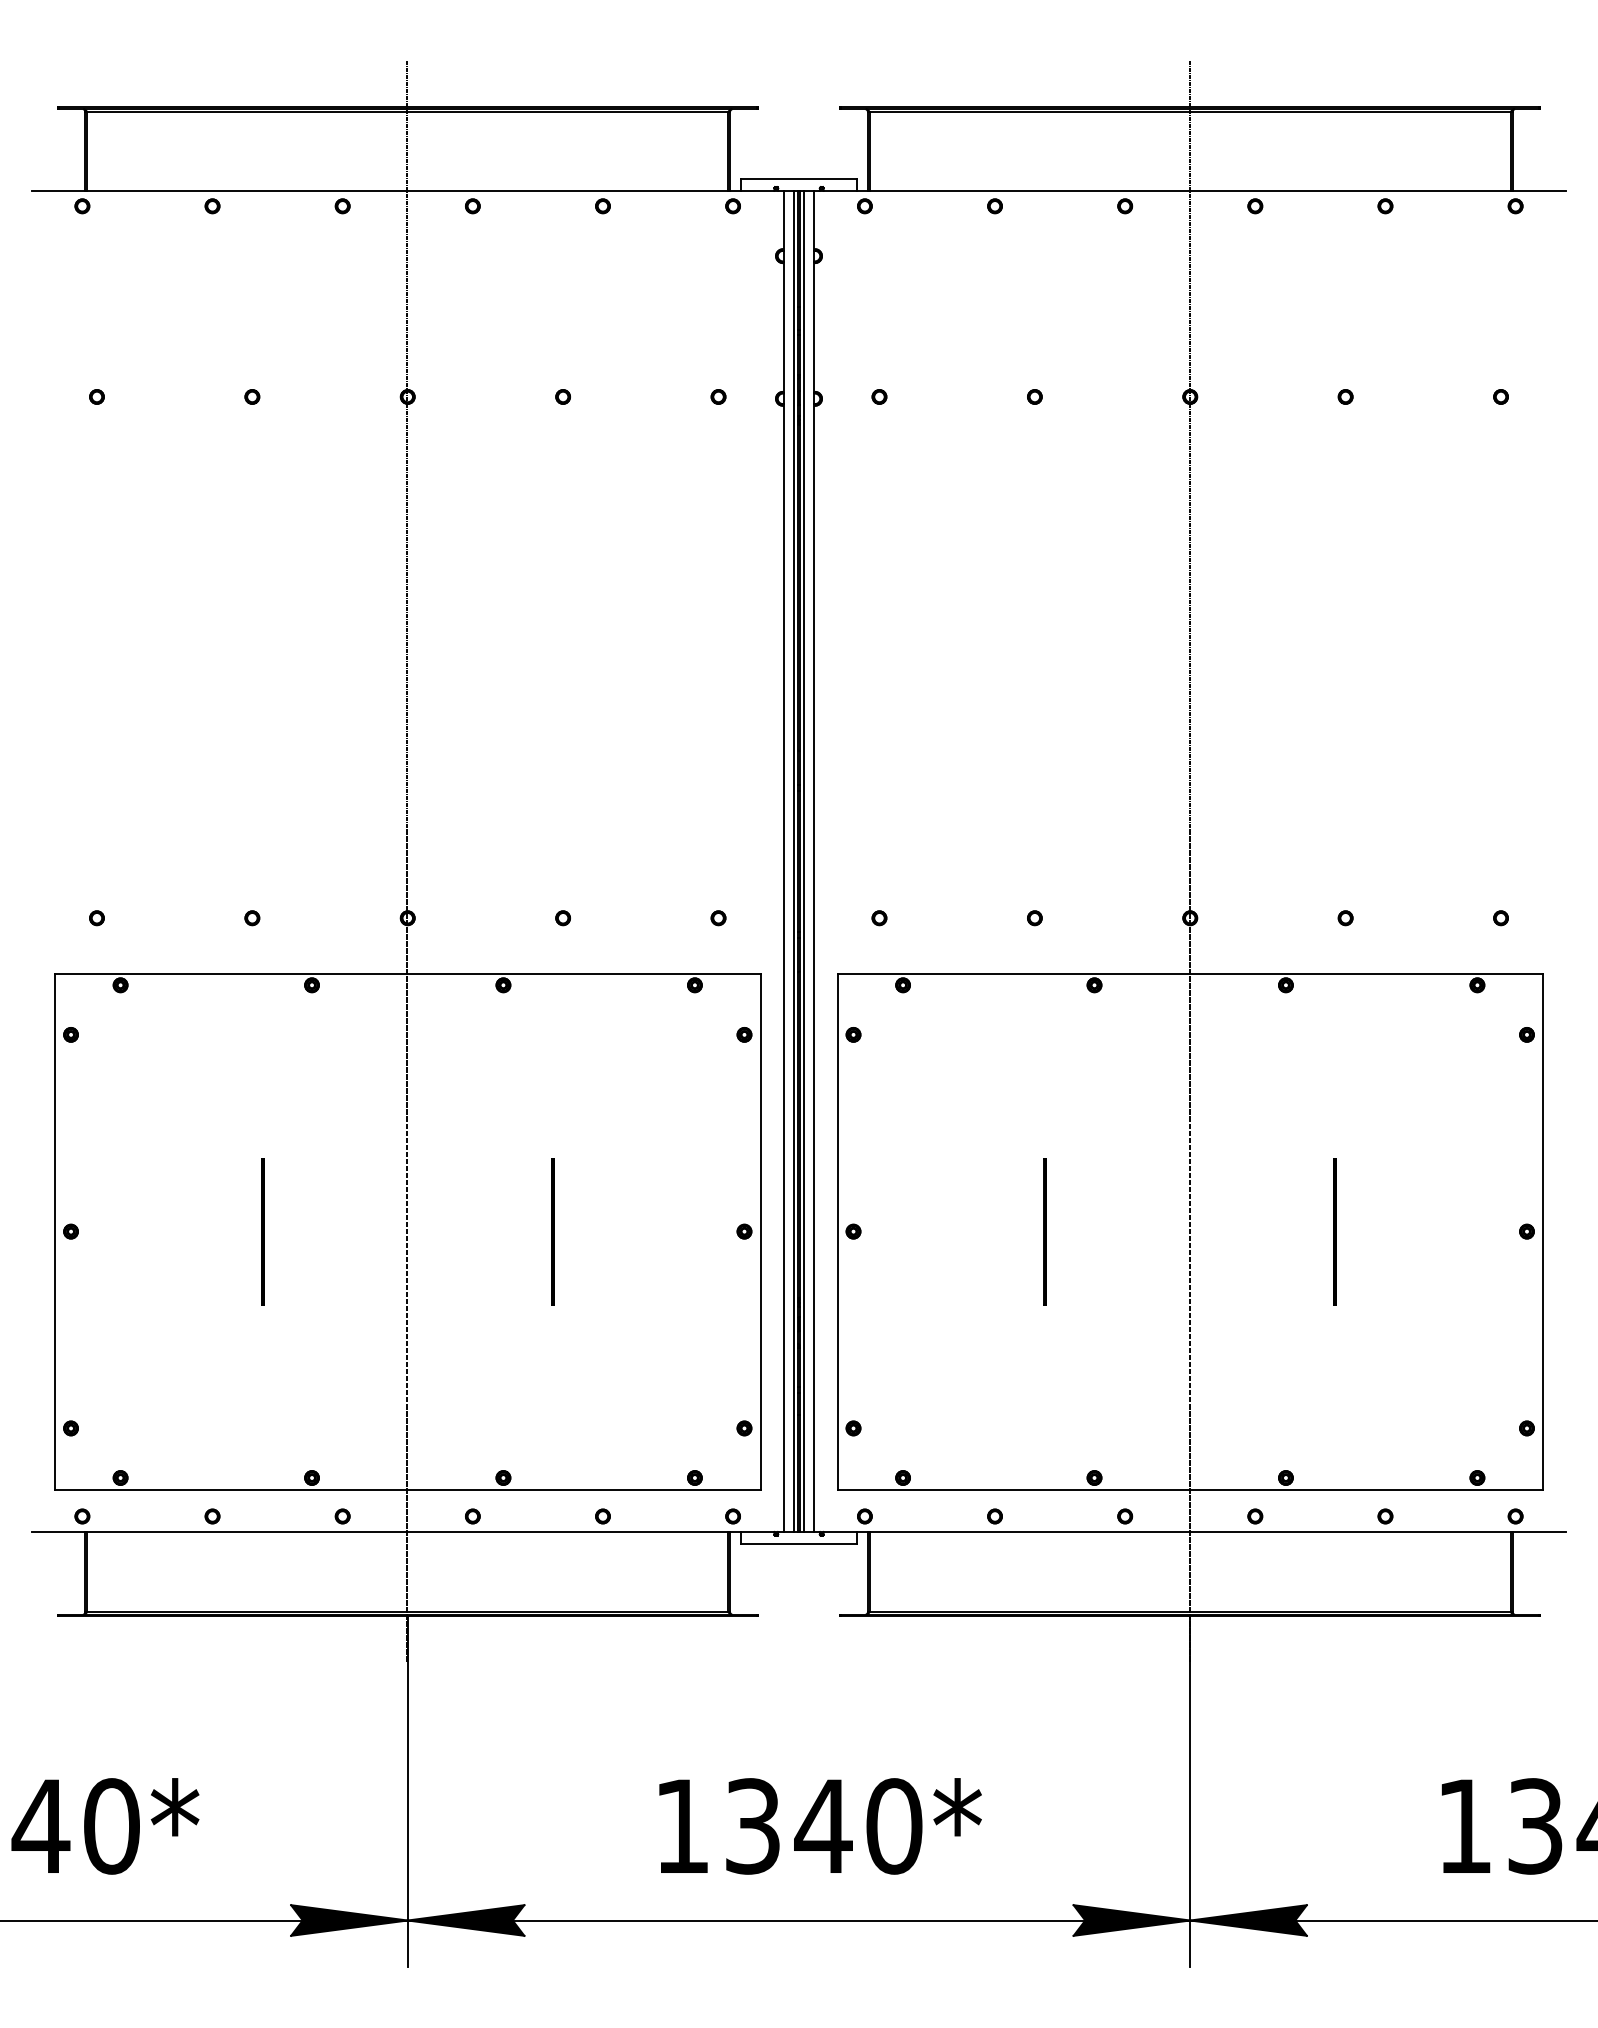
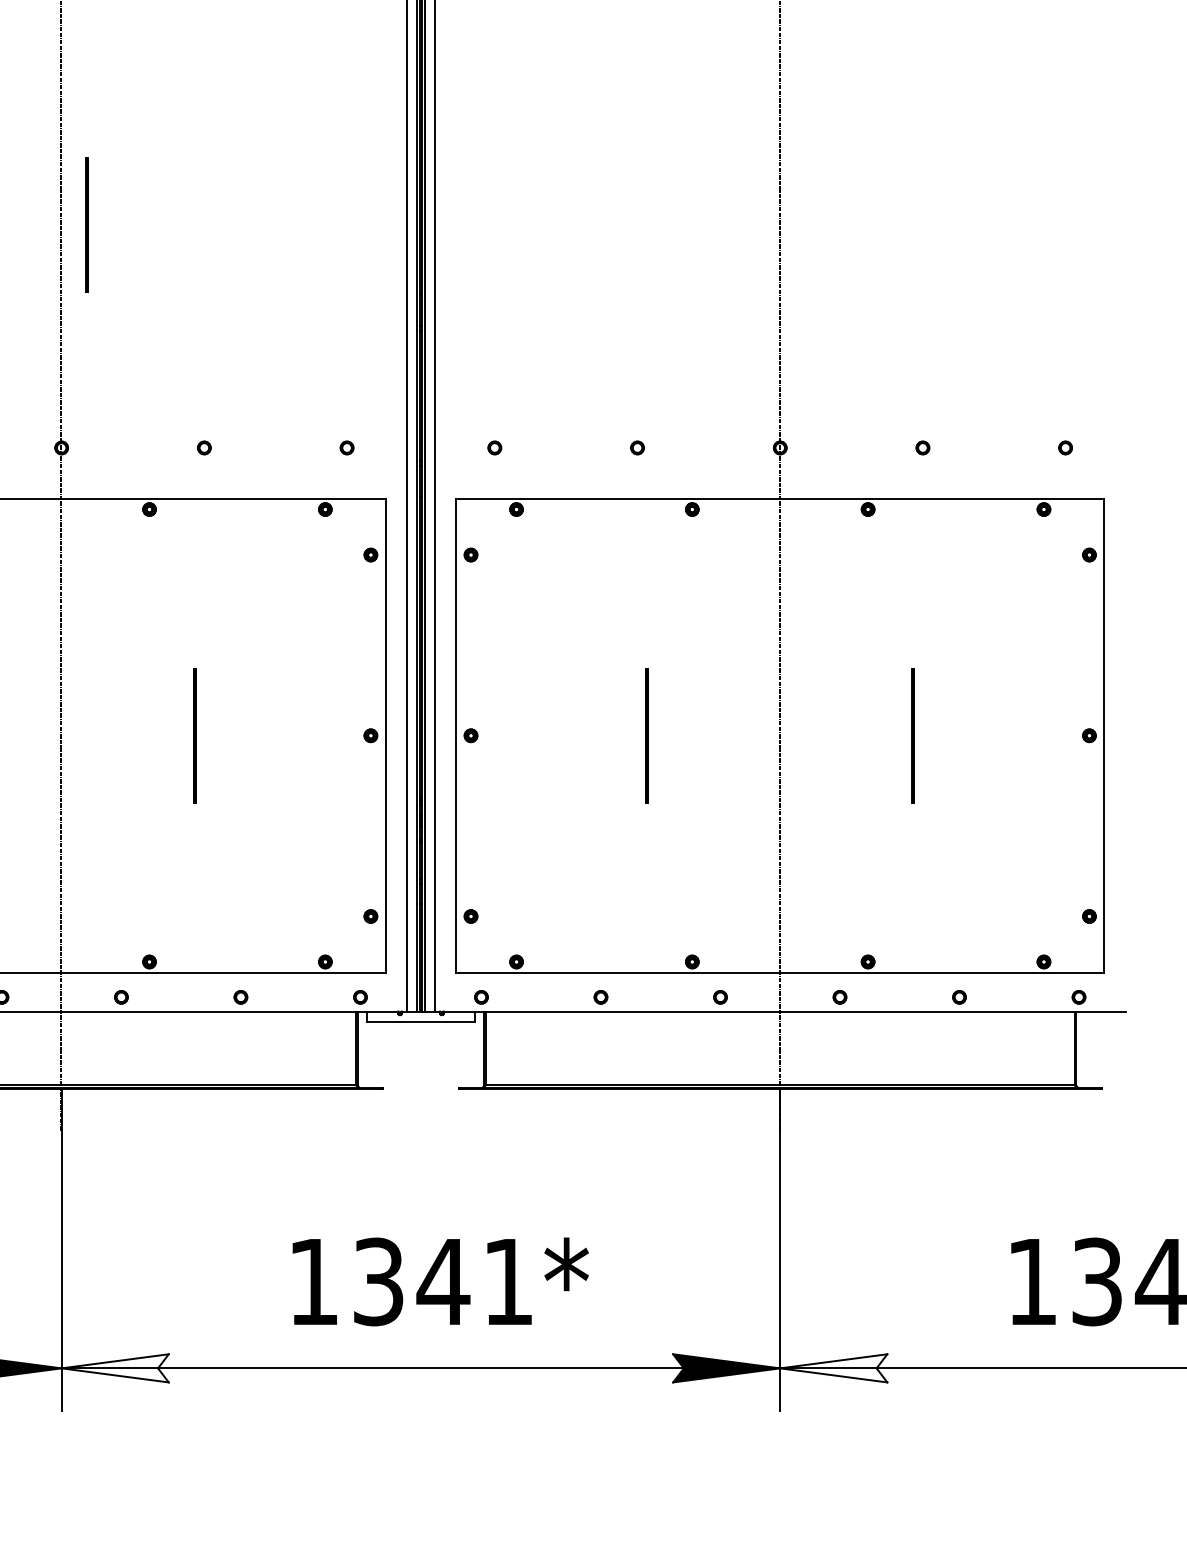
line: (435, 675) -> (87, 225), added
text: (894, 1826) -> (508, 1282), 1340* -> 1341*
fill: (465, 1920) -> (114, 1368), removed
fill: (1248, 1920) -> (833, 1368), removed

